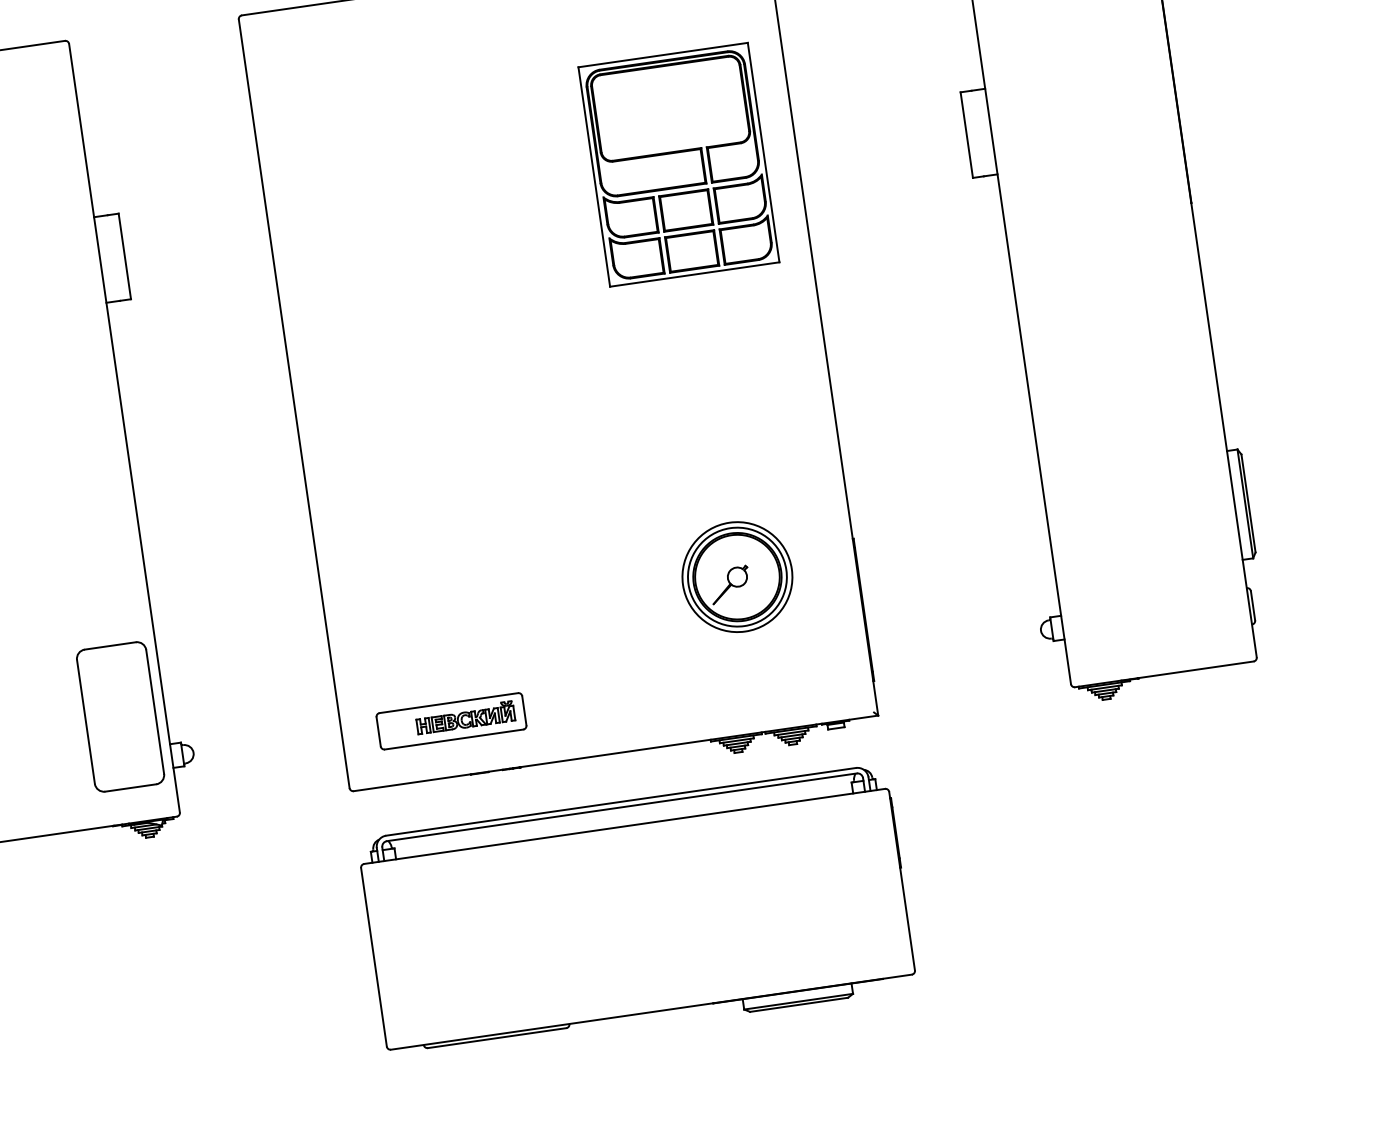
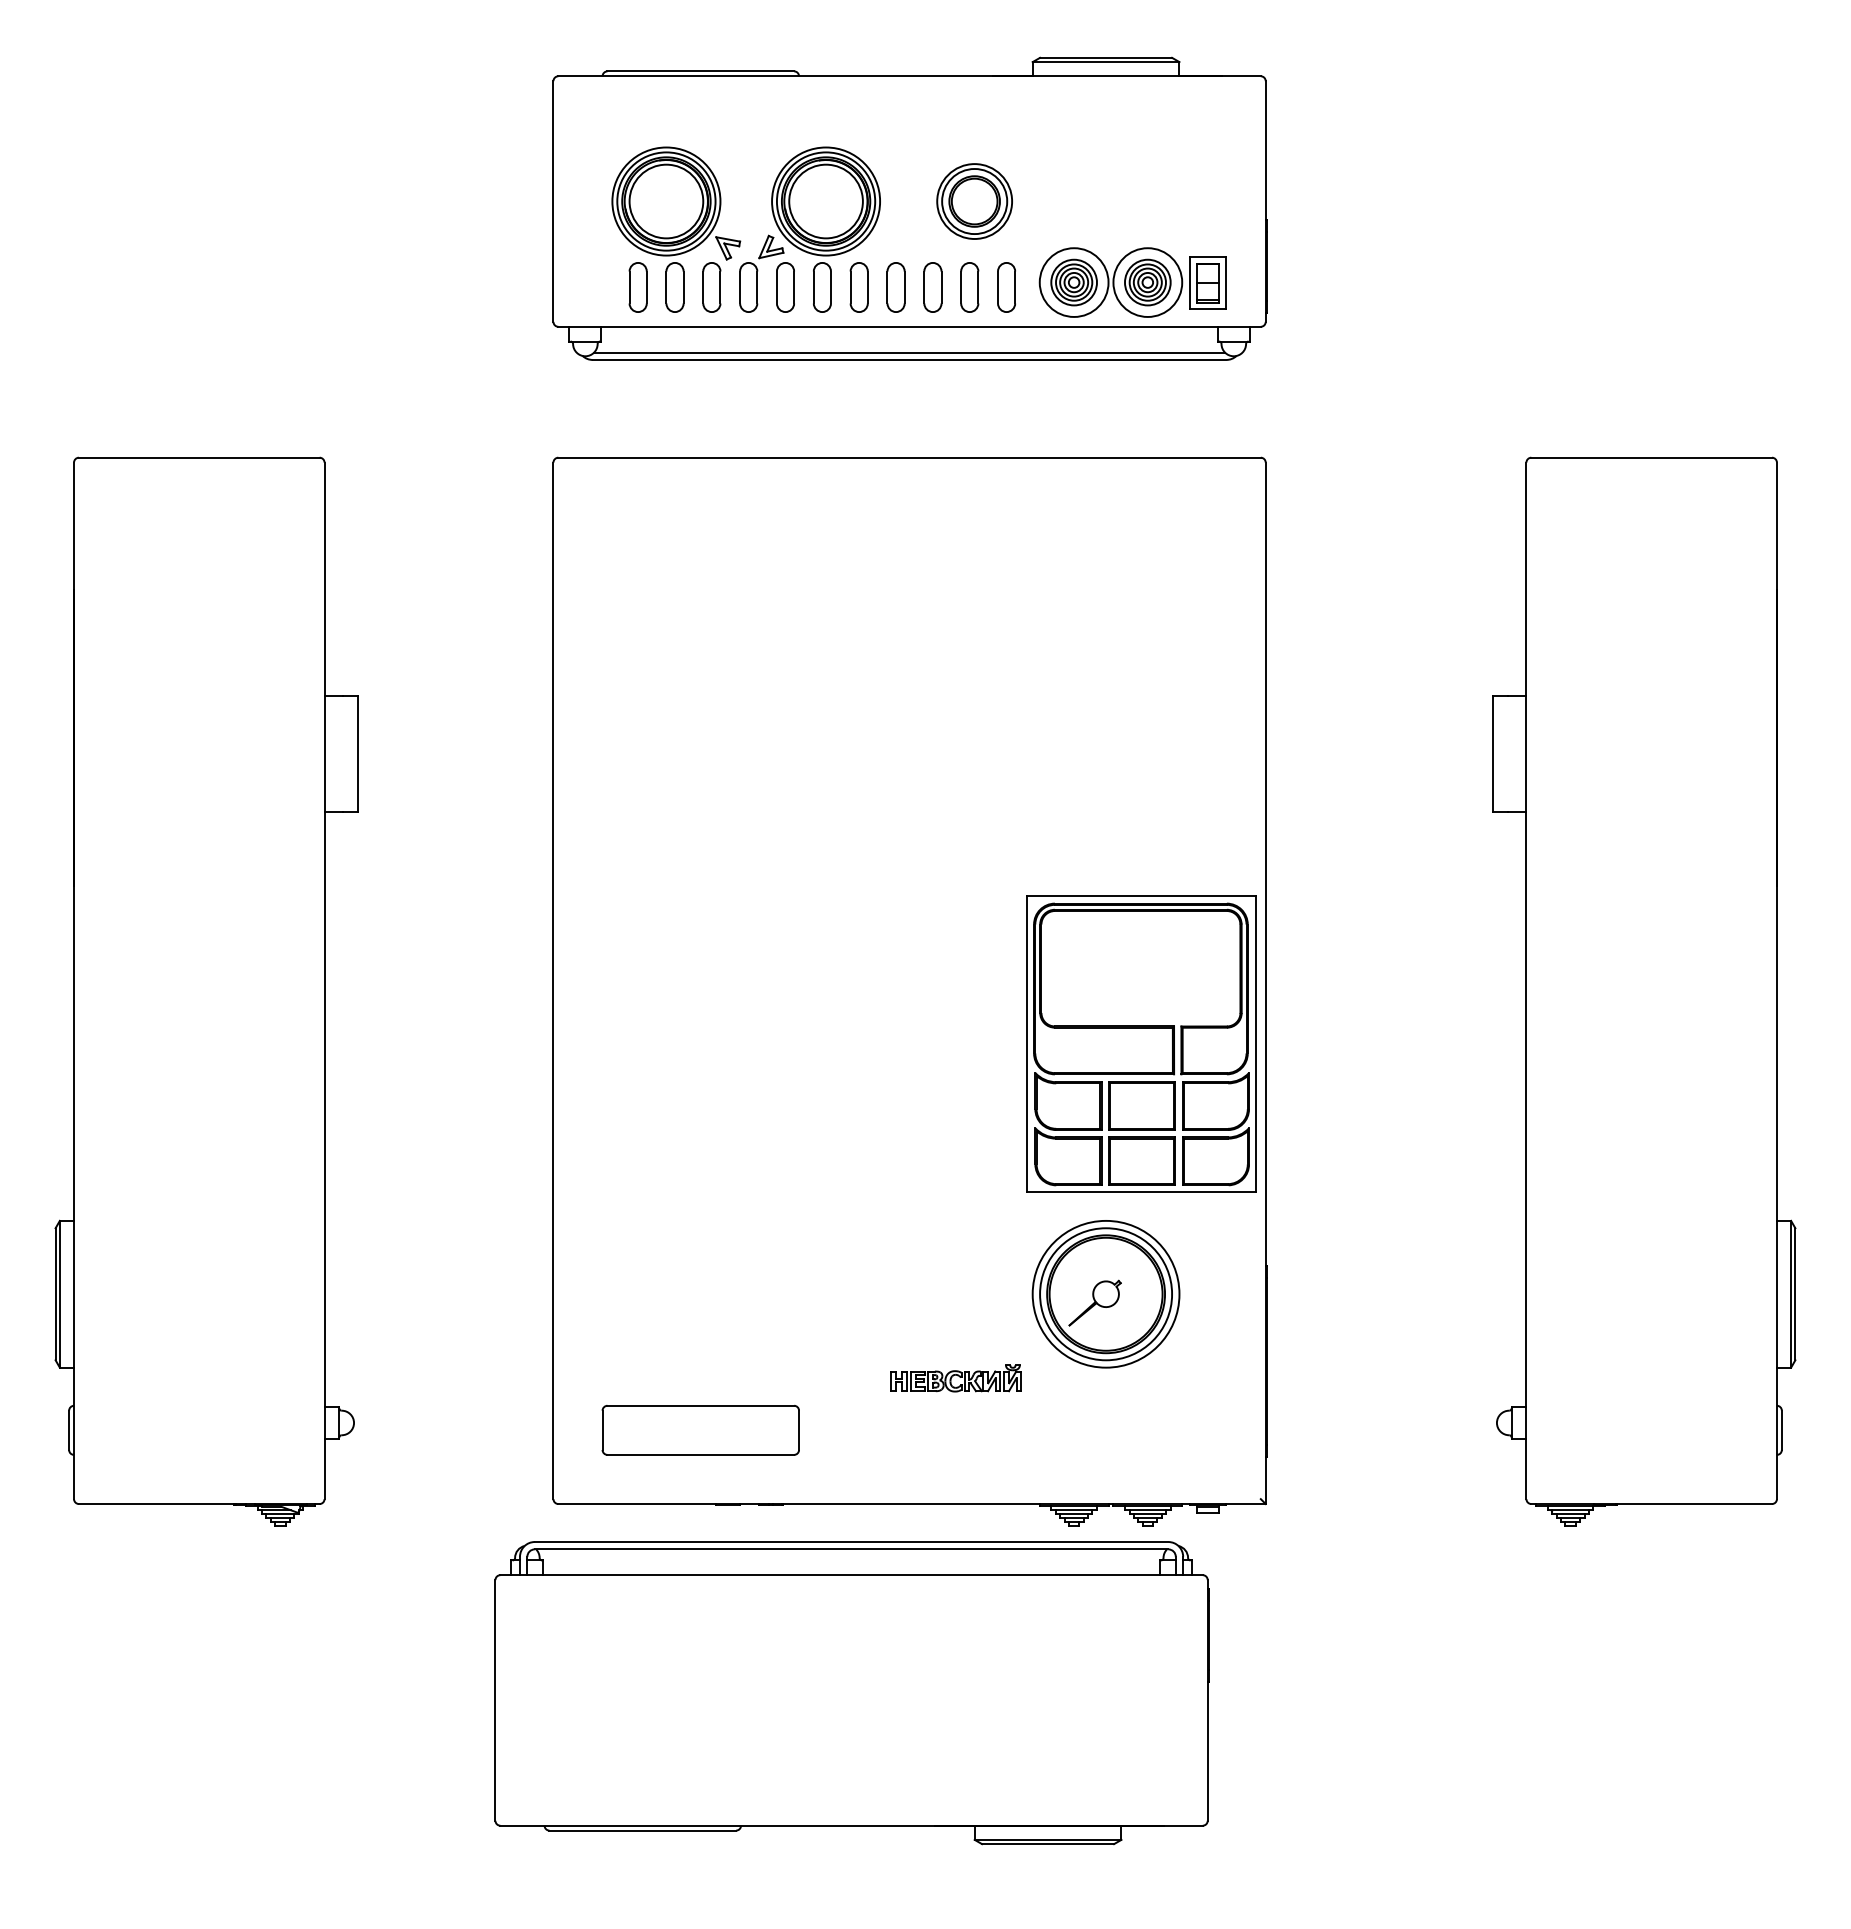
part: (679, 164) -> (1141, 1043), moved
part: (119, 717) -> (263, 1361), removed
part: (465, 717) -> (955, 1378), moved
part: (637, 914) -> (851, 1693), moved

